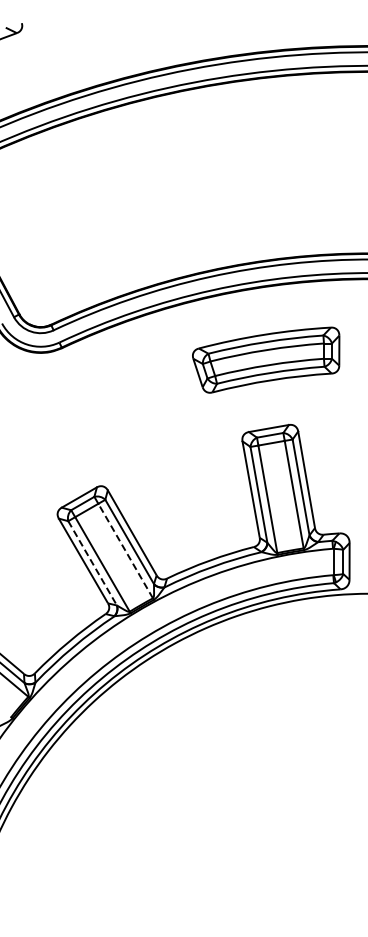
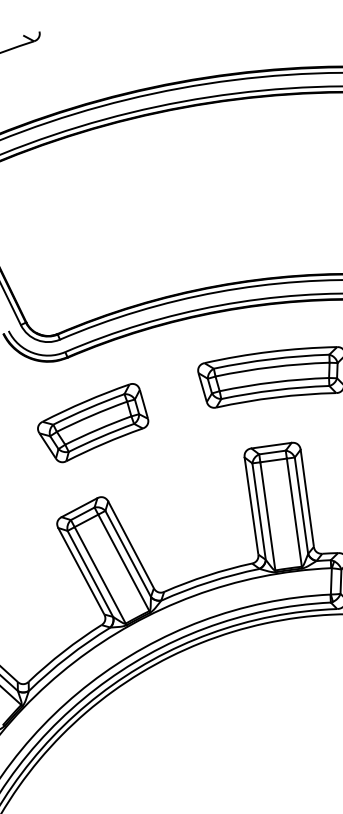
part: (89, 412) -> (92, 423), added
line: (125, 551) -> (123, 563), dashed -> solid
line: (92, 563) -> (90, 574), dashed -> solid

